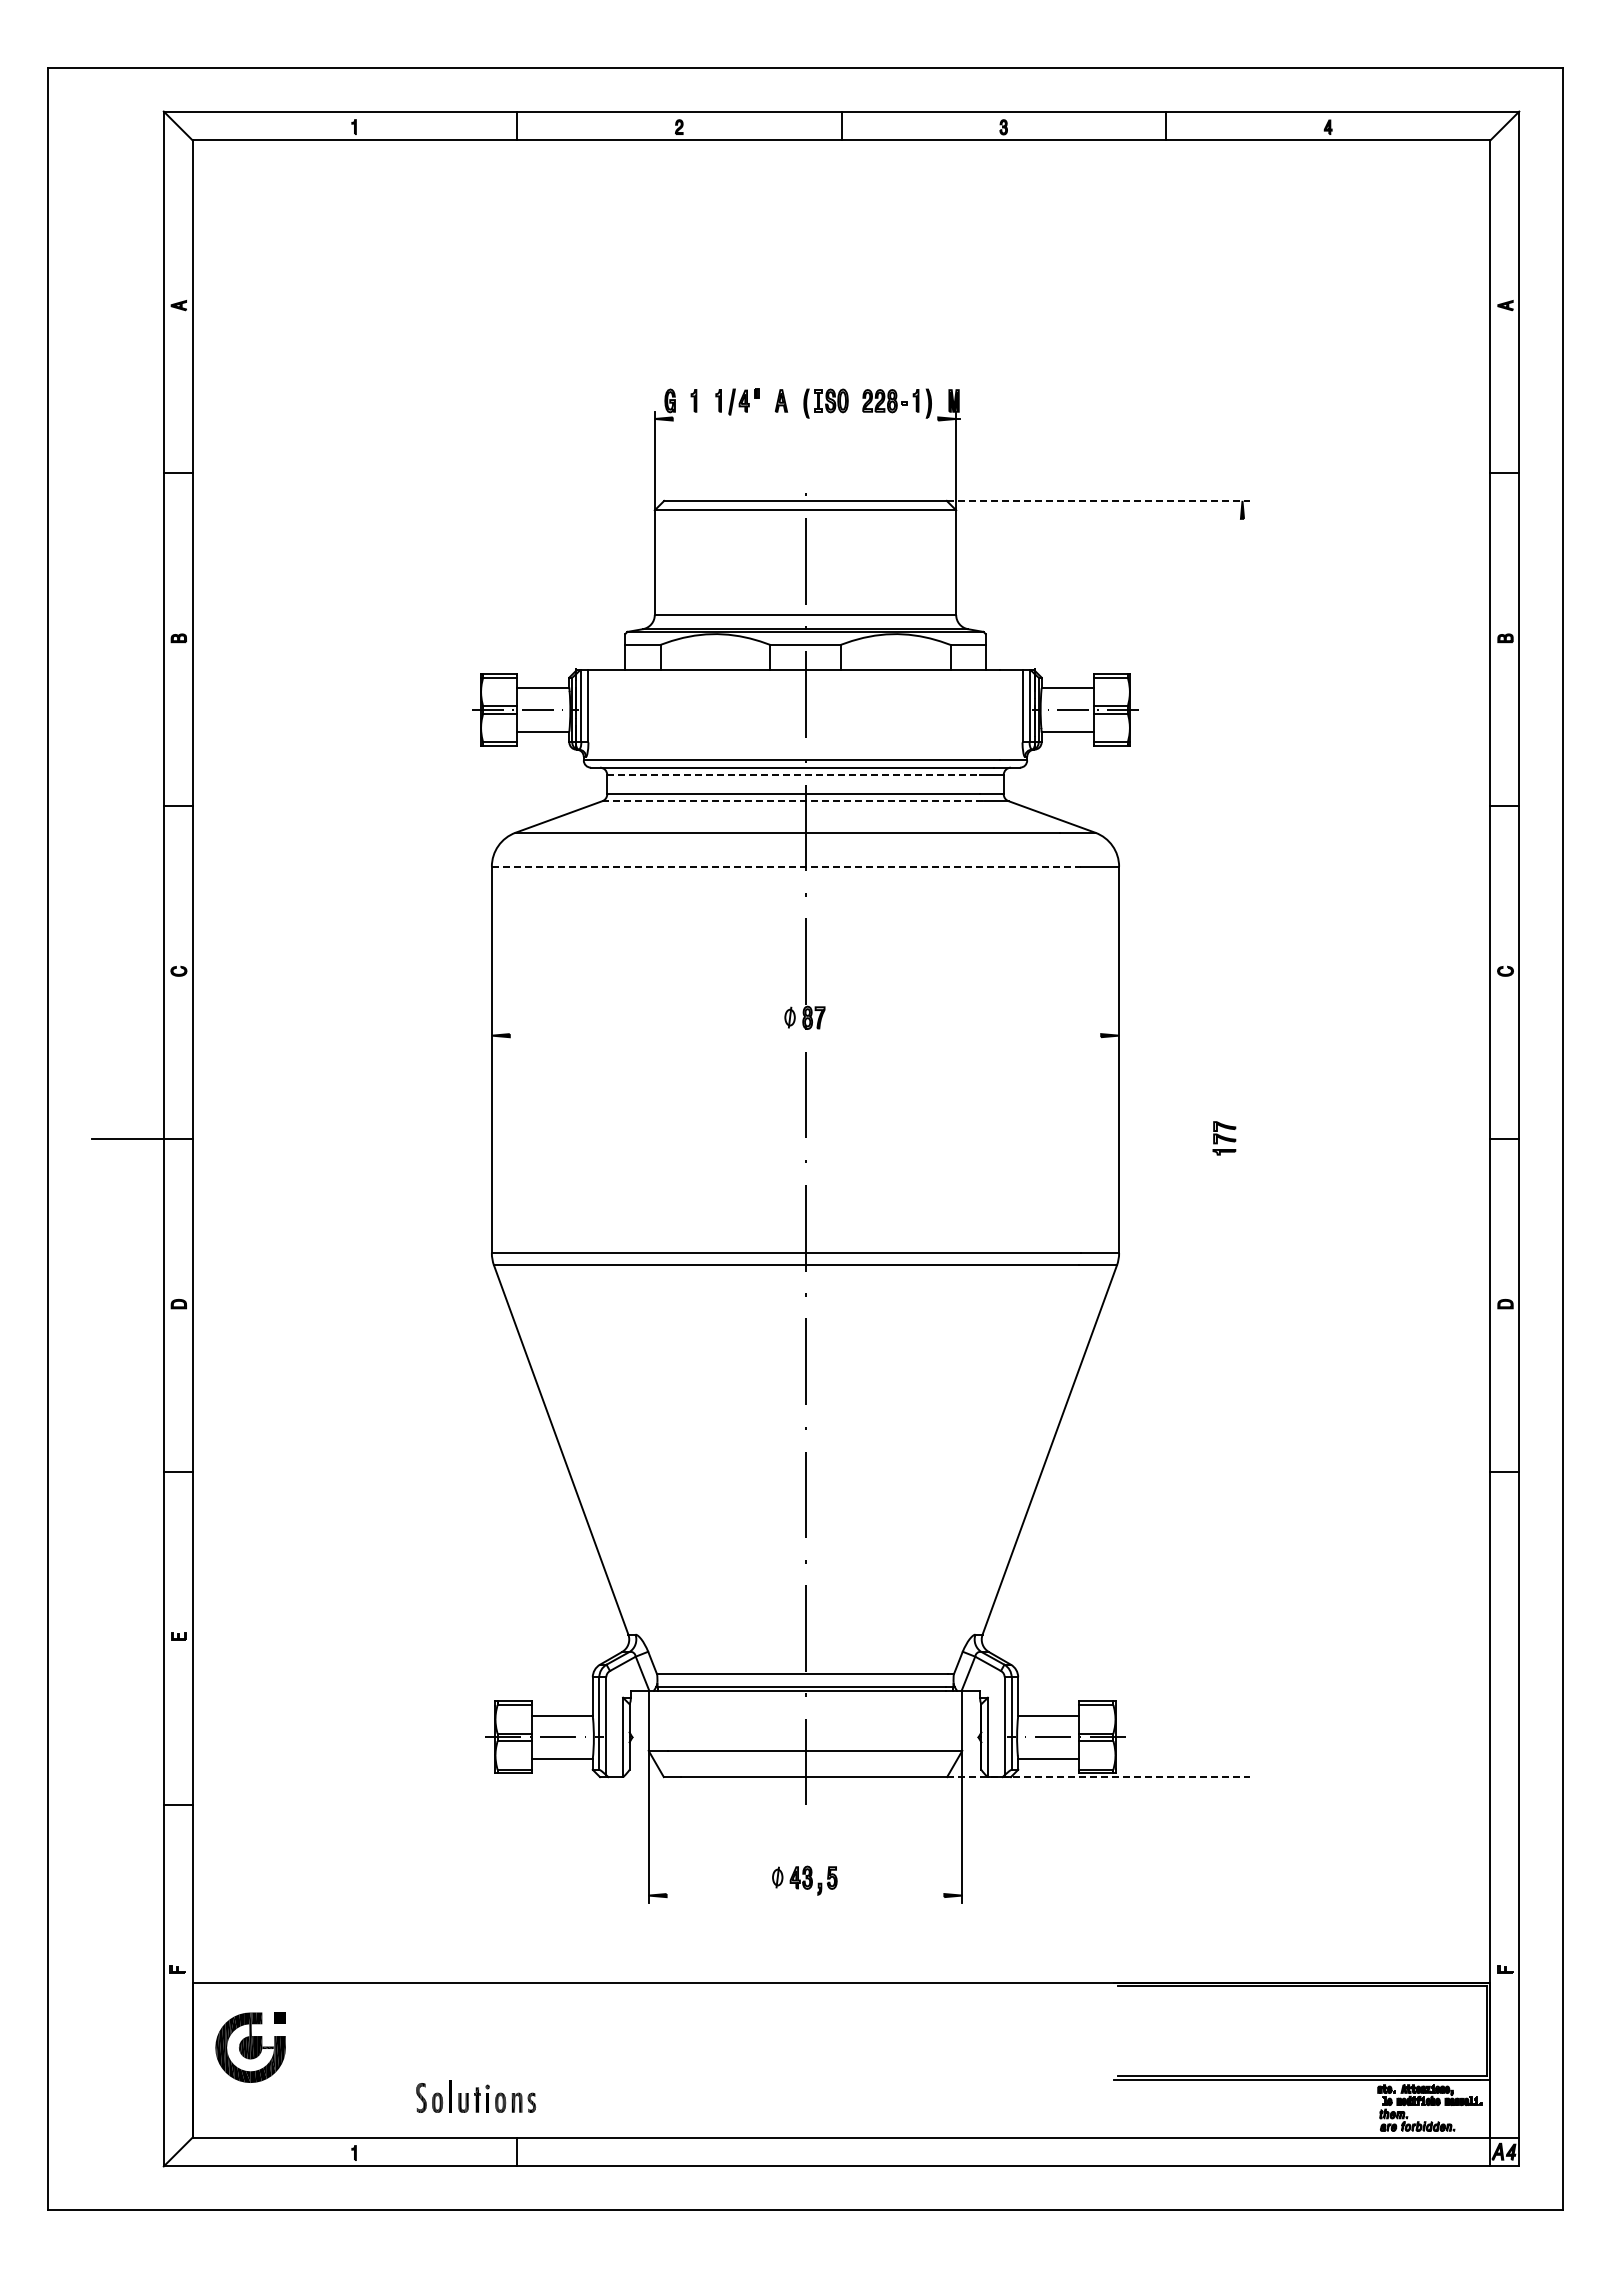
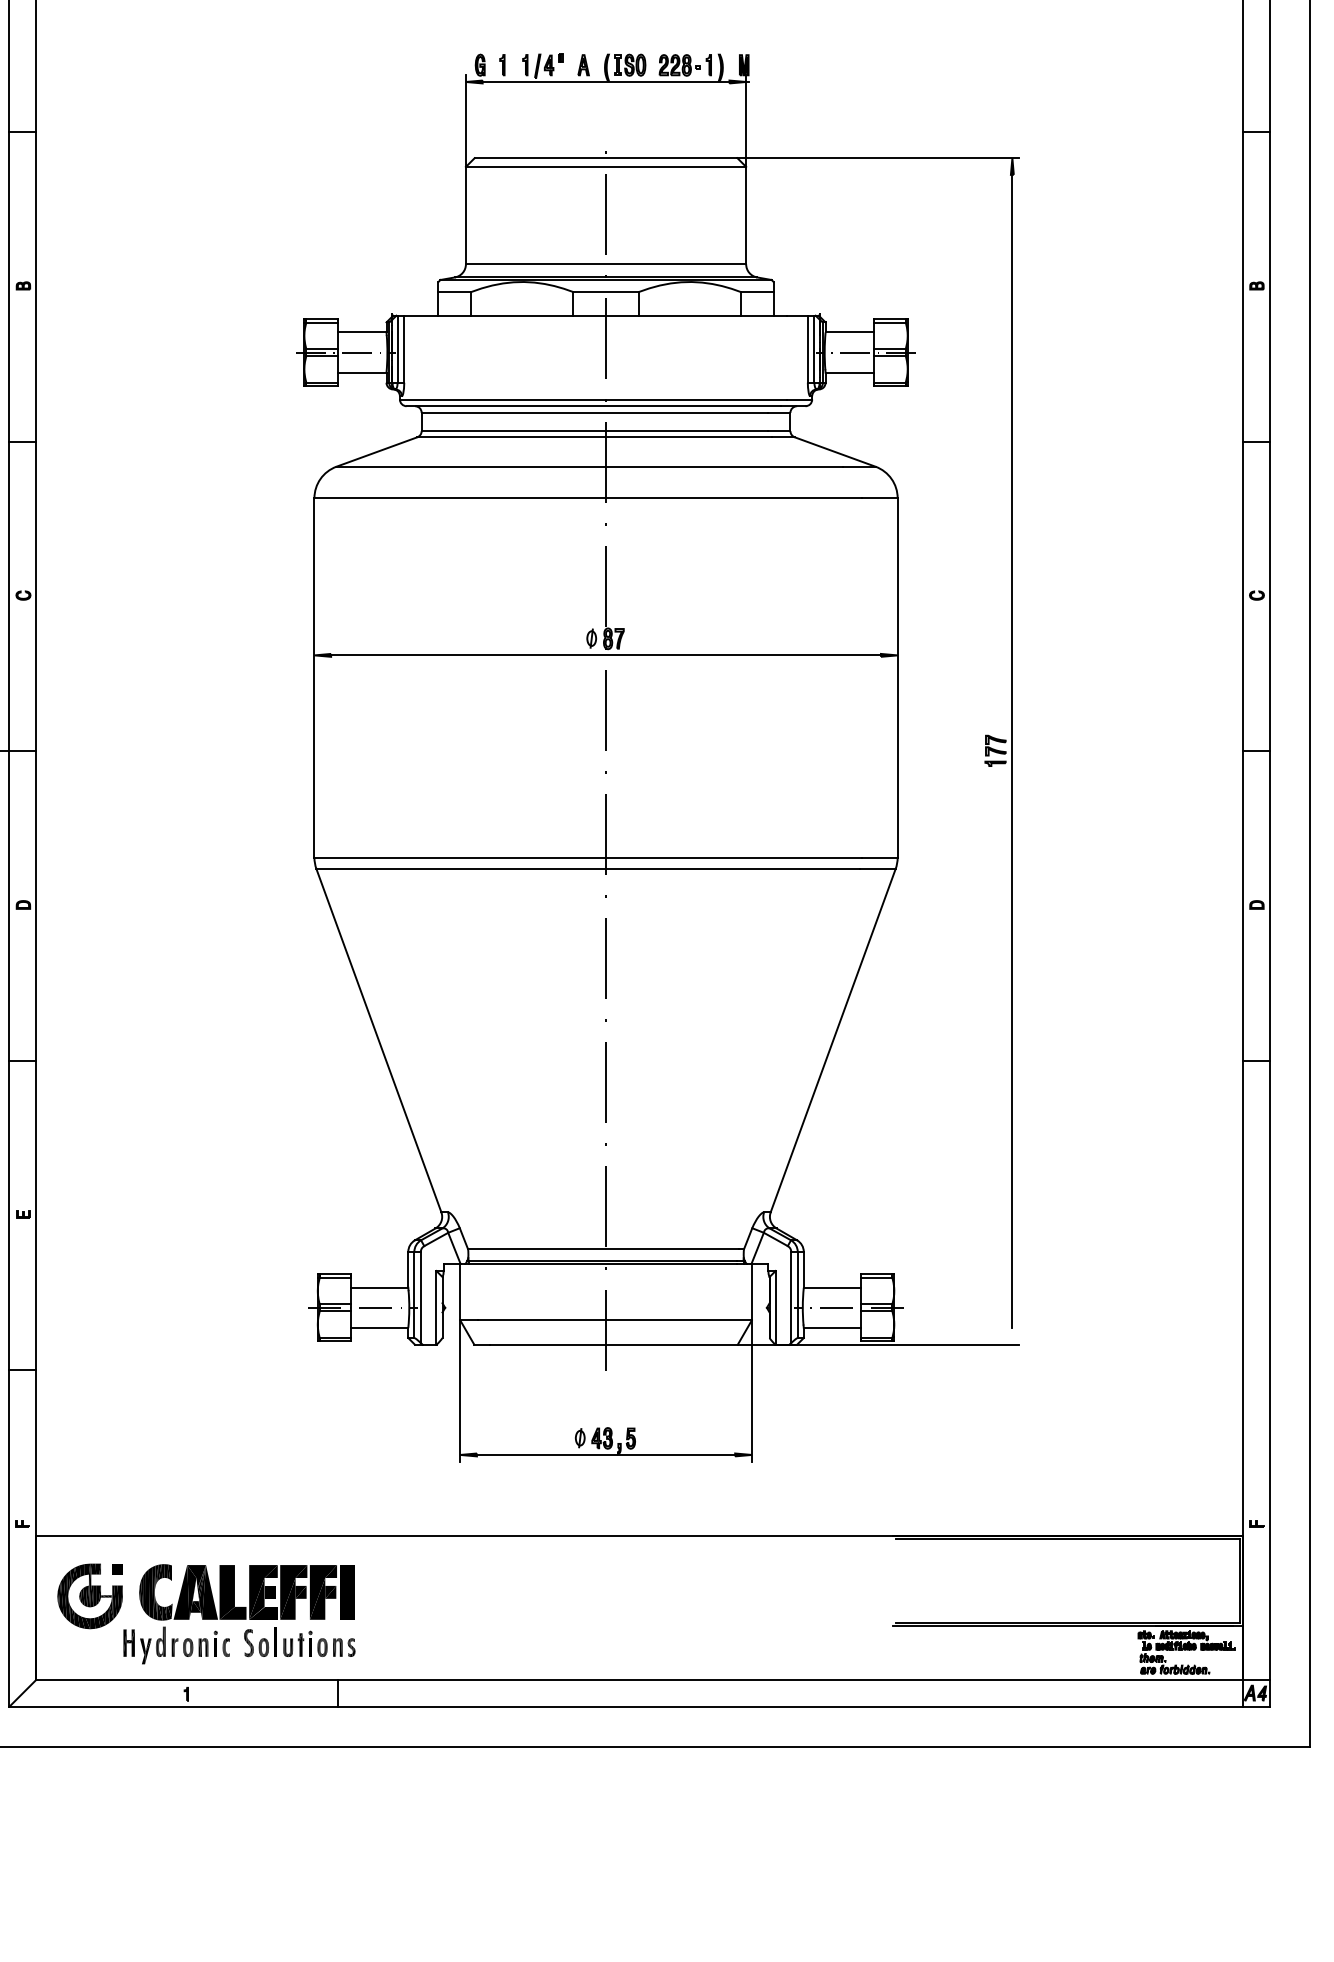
line: (805, 418) -> (606, 81), added
line: (1098, 500) -> (878, 157), dashed -> solid
line: (793, 774) -> (594, 412), dashed -> solid
line: (793, 801) -> (594, 437), dashed -> solid
line: (786, 866) -> (588, 498), dashed -> solid
line: (805, 1035) -> (606, 655), added
line: (1242, 1138) -> (1012, 751), added
line: (1098, 1777) -> (878, 1345), dashed -> solid
line: (805, 1895) -> (606, 1454), added
part: (410, 2066) -> (238, 1613), added

